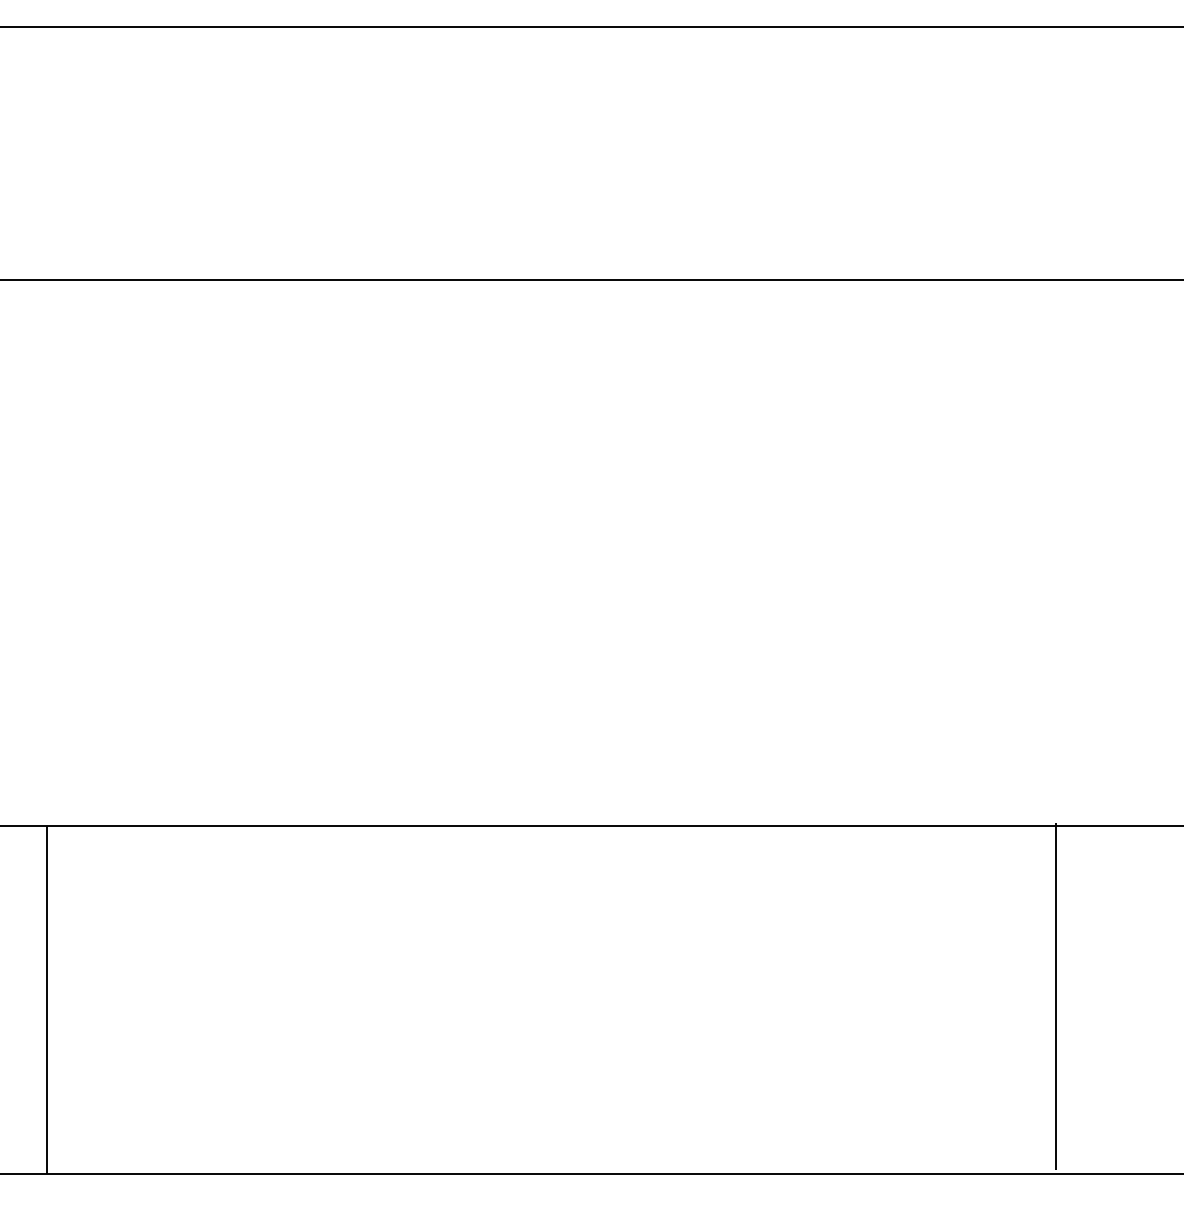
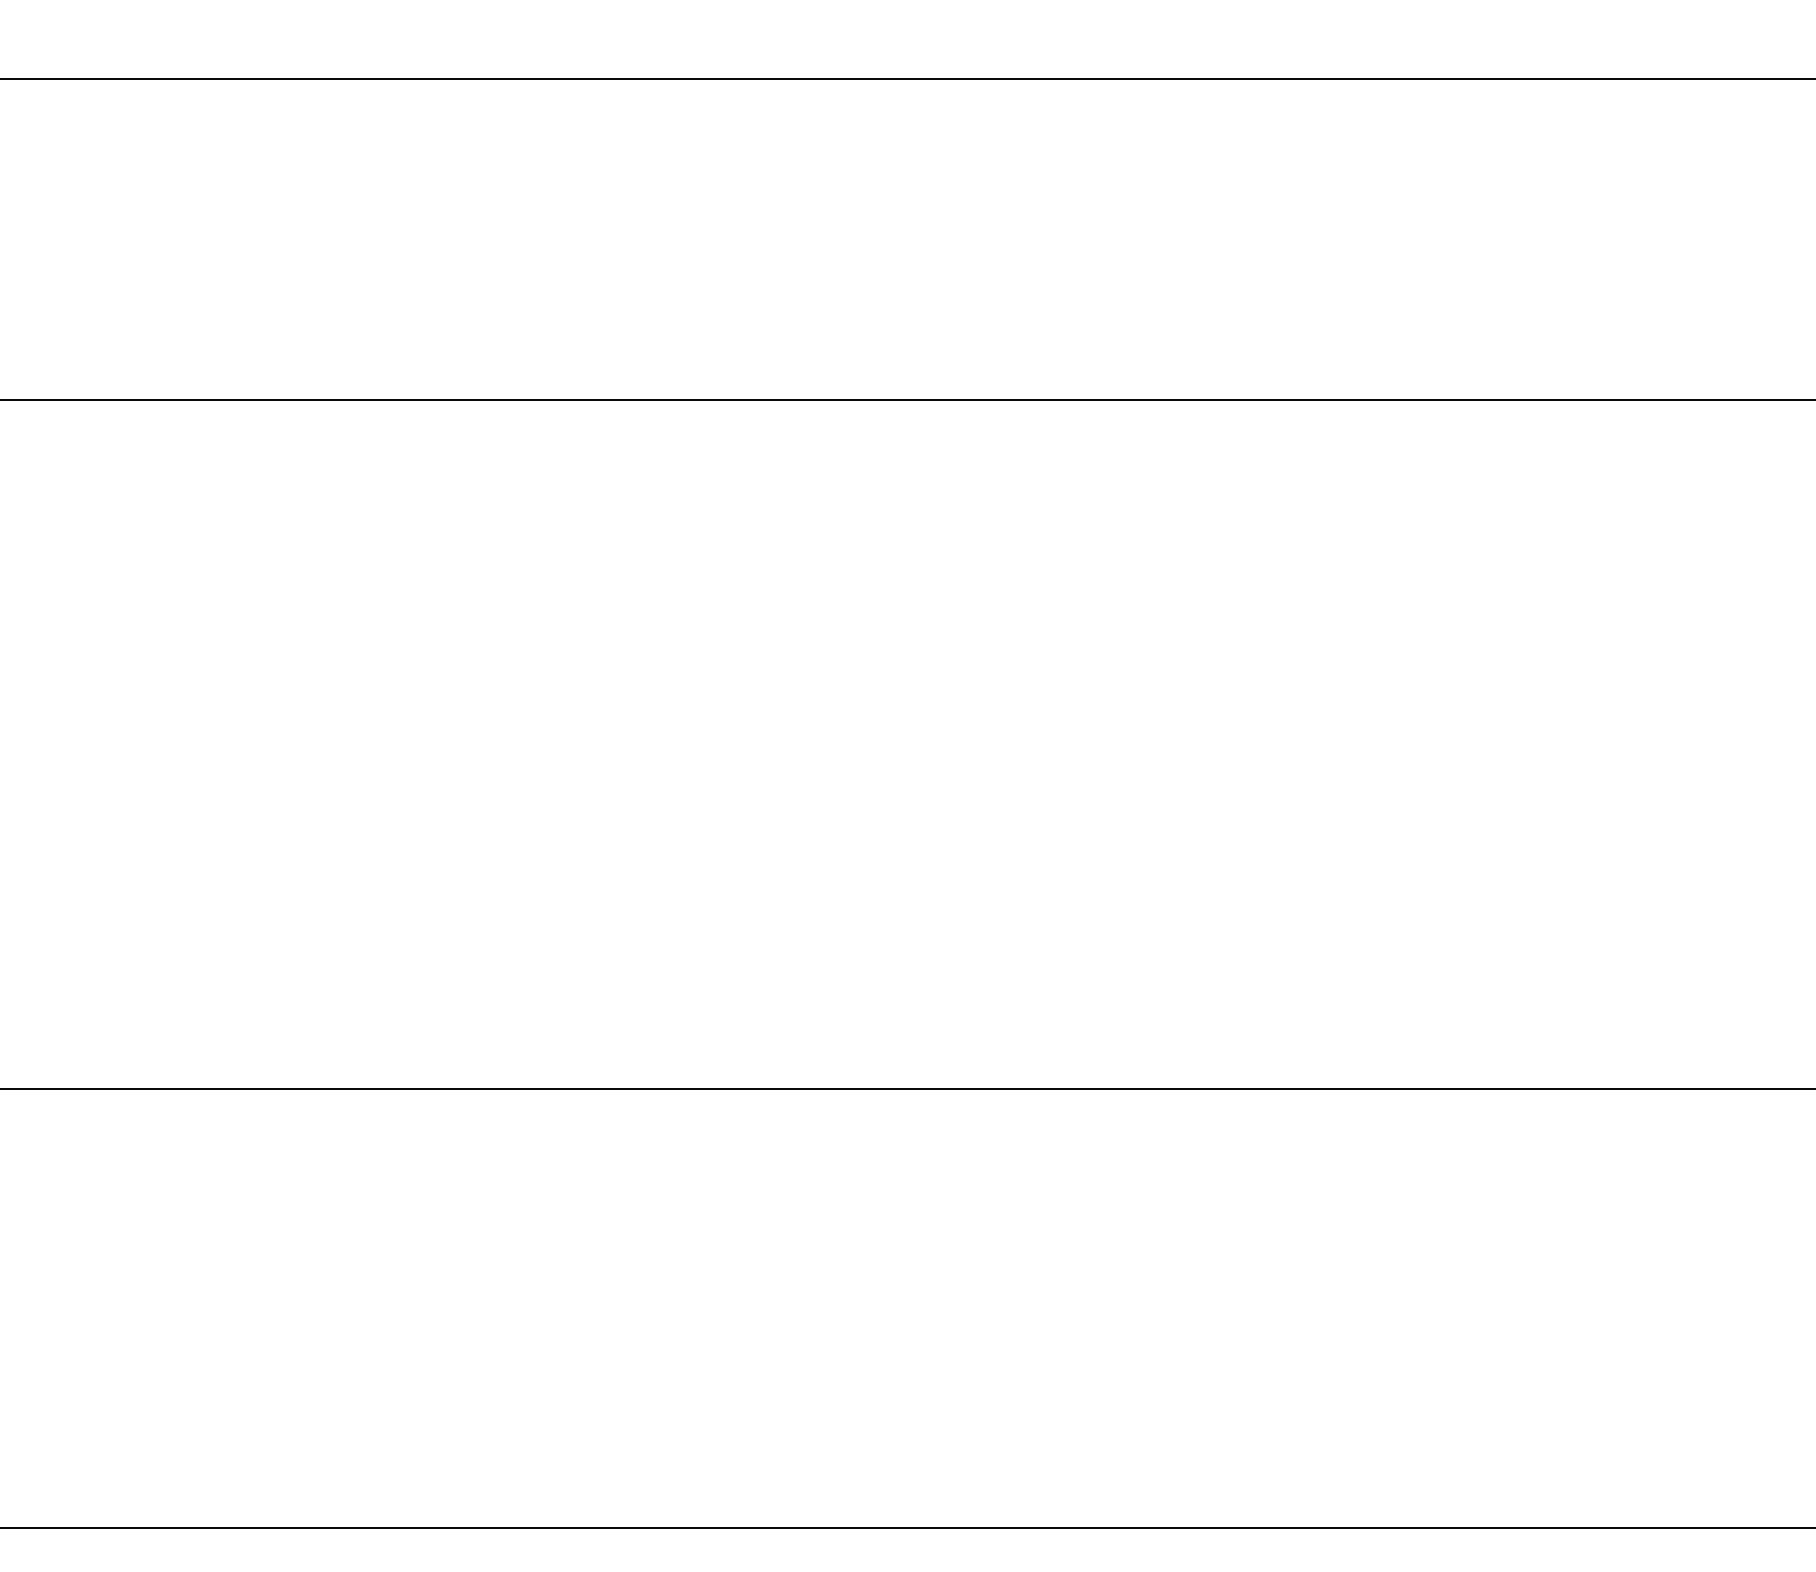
line: (1055, 996) -> (1679, 1303), removed
line: (47, 999) -> (406, 1307), removed

